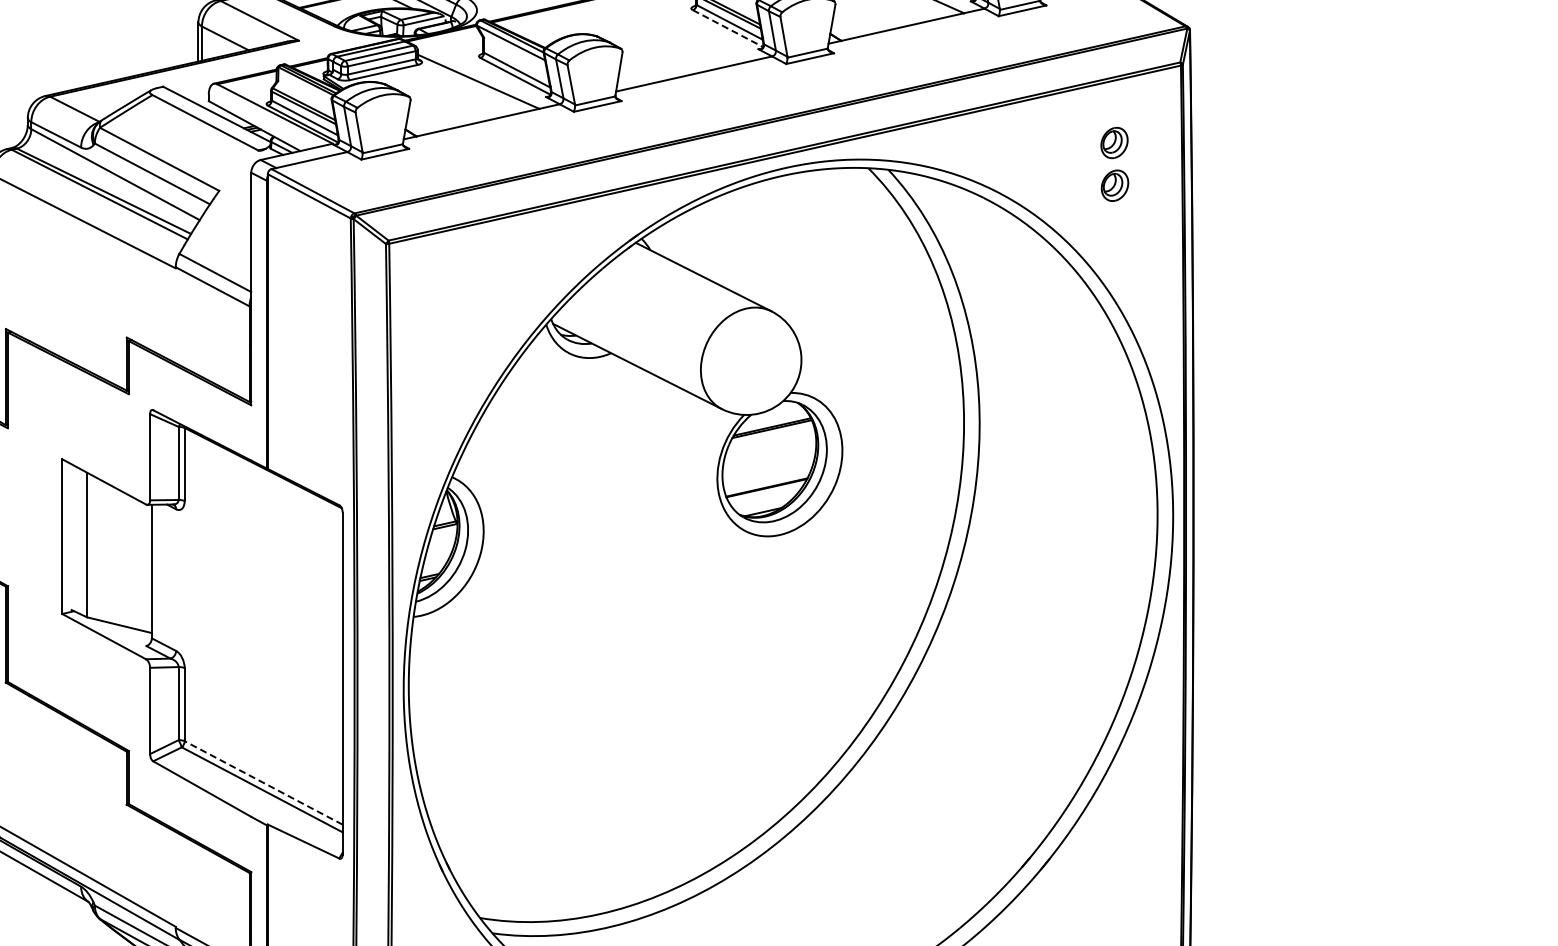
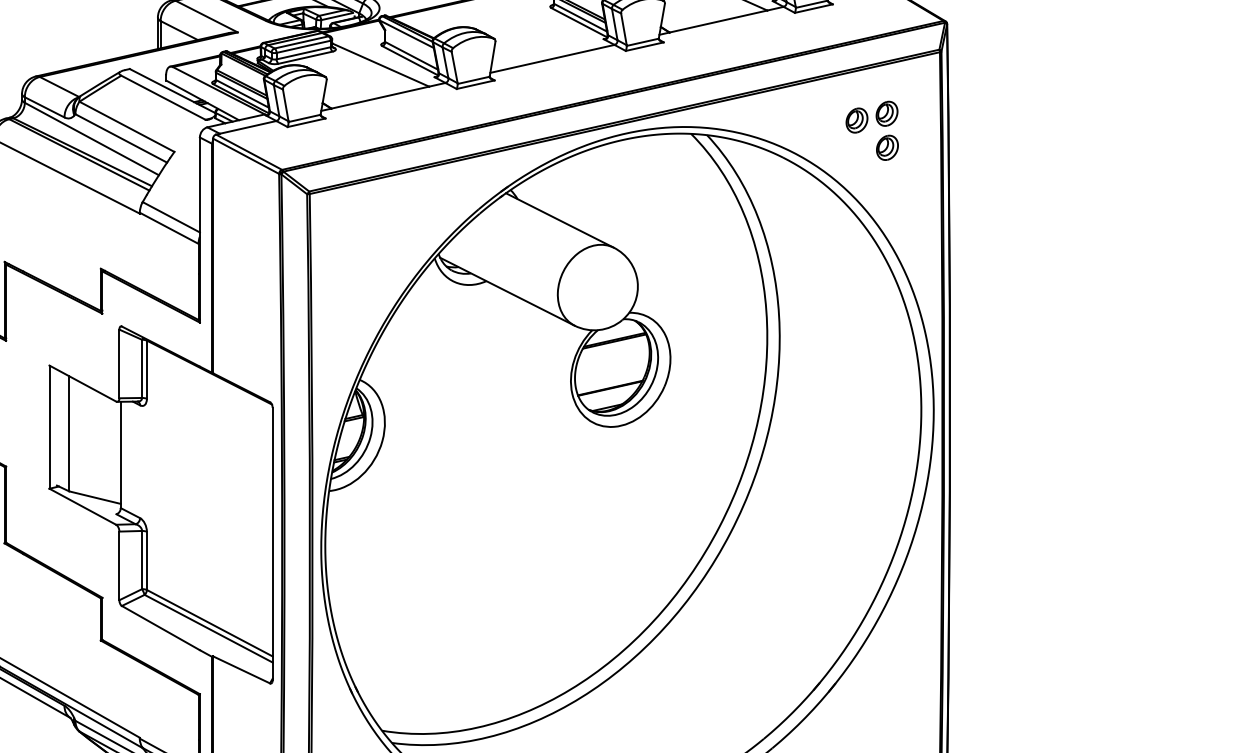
line: (727, 28) -> (579, 22), dashed -> solid
part: (1076, 151) -> (856, 120), added
line: (263, 782) -> (209, 622), dashed -> solid

